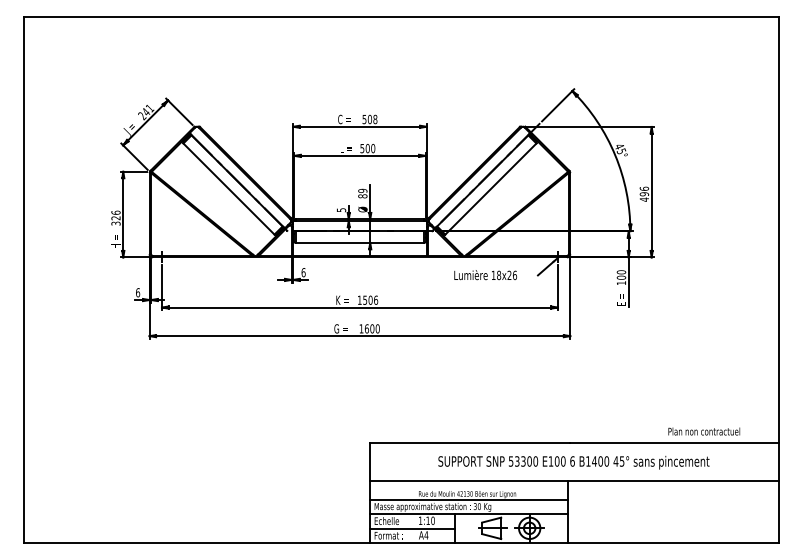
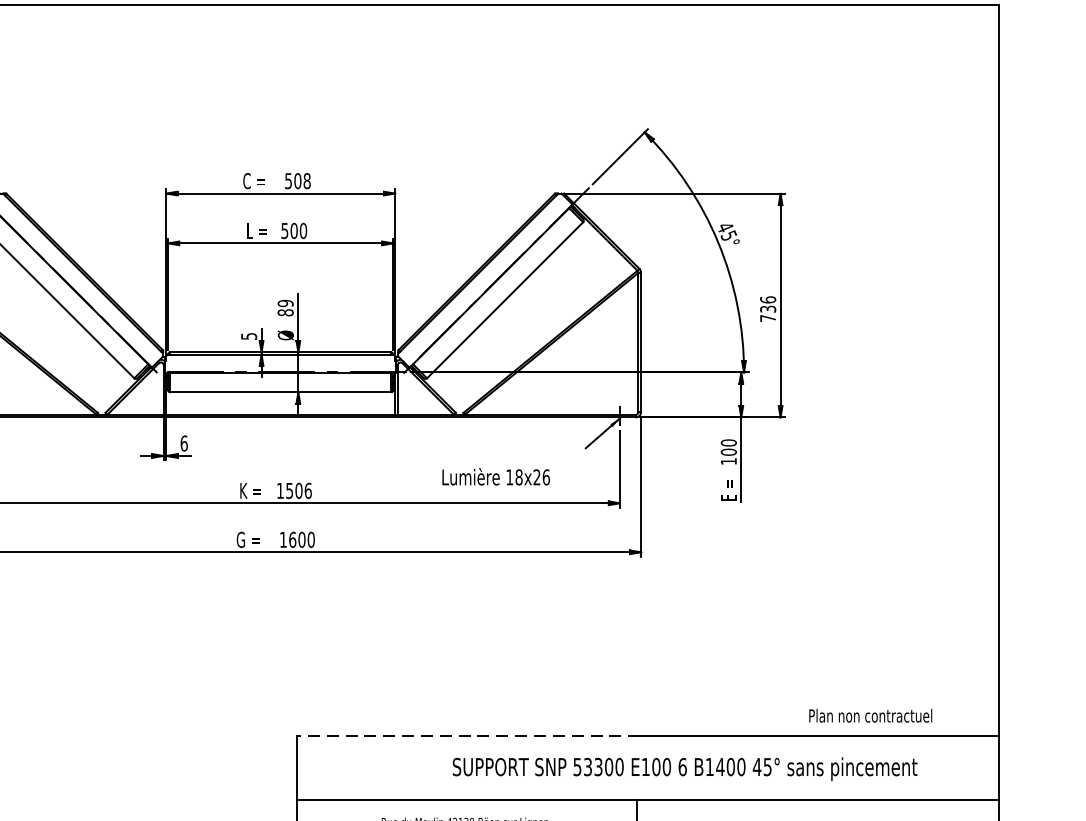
text: (643, 196) -> (766, 313), 496 -> 736
text: (485, 275) -> (495, 477), moved
line: (469, 443) -> (468, 736), solid -> dashed
text: (573, 462) -> (684, 768), moved

